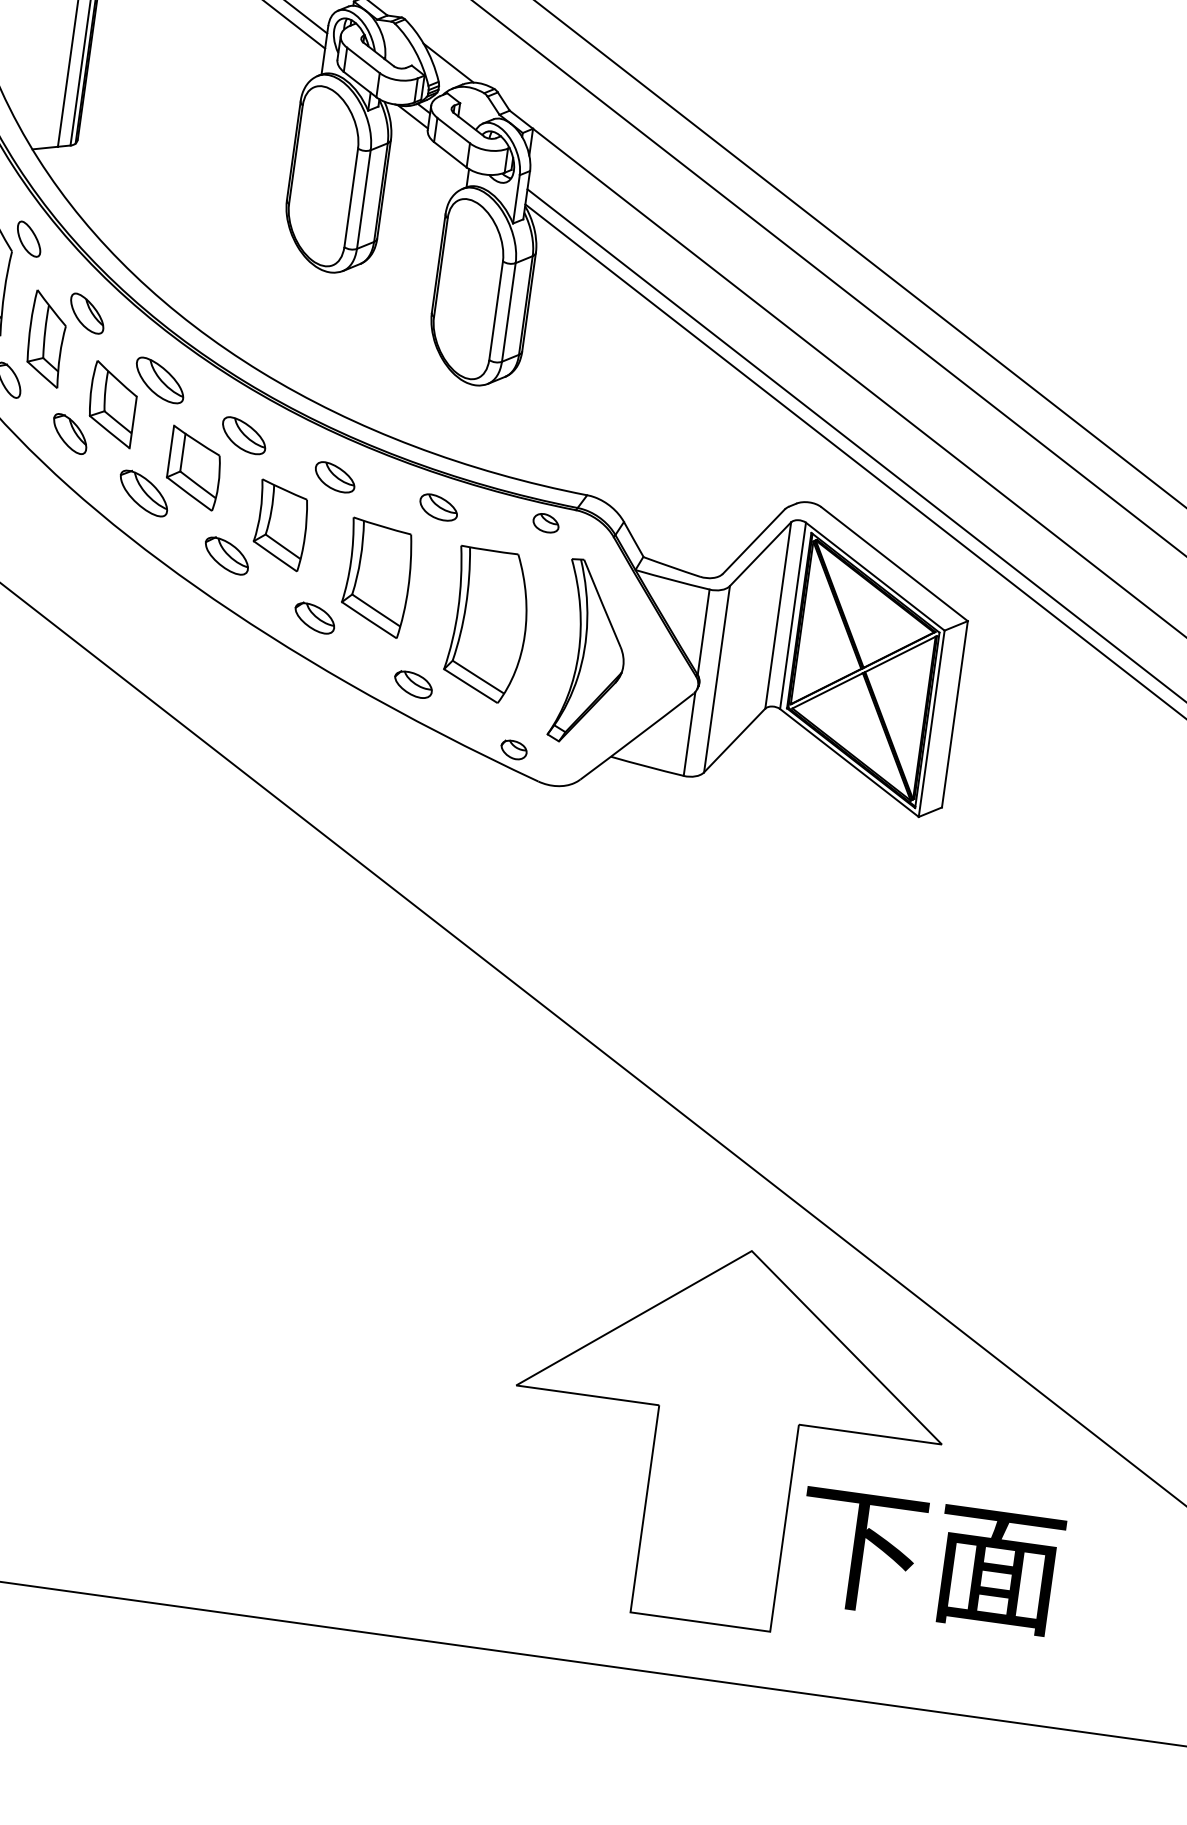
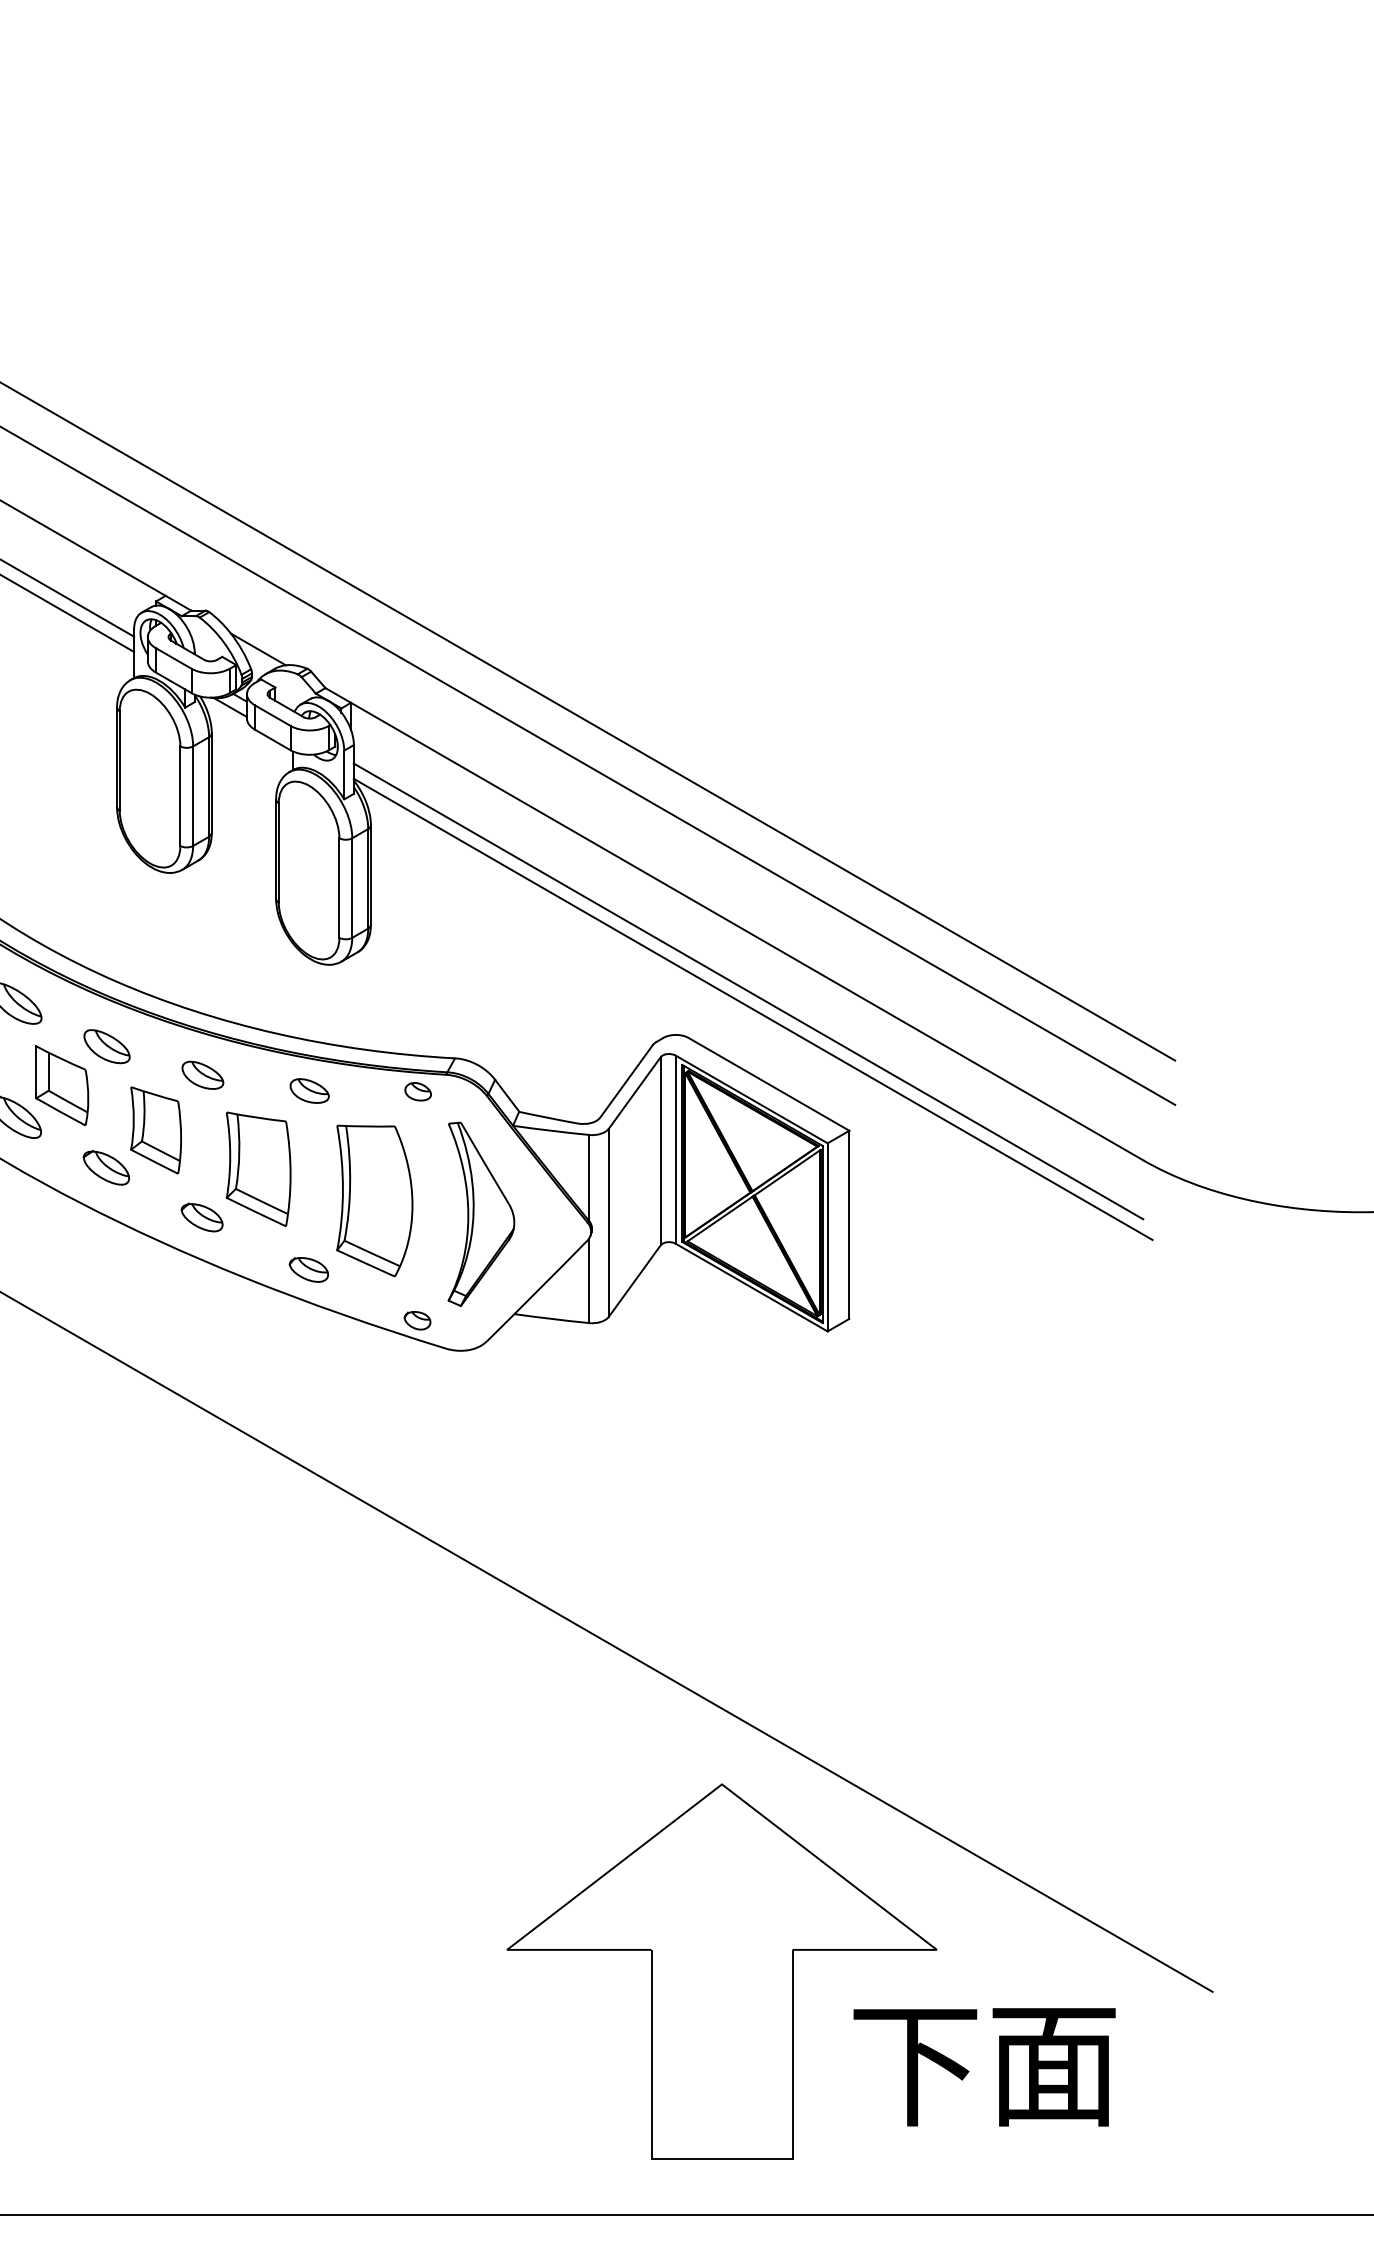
text: (929, 1561) -> (984, 2067), moved

